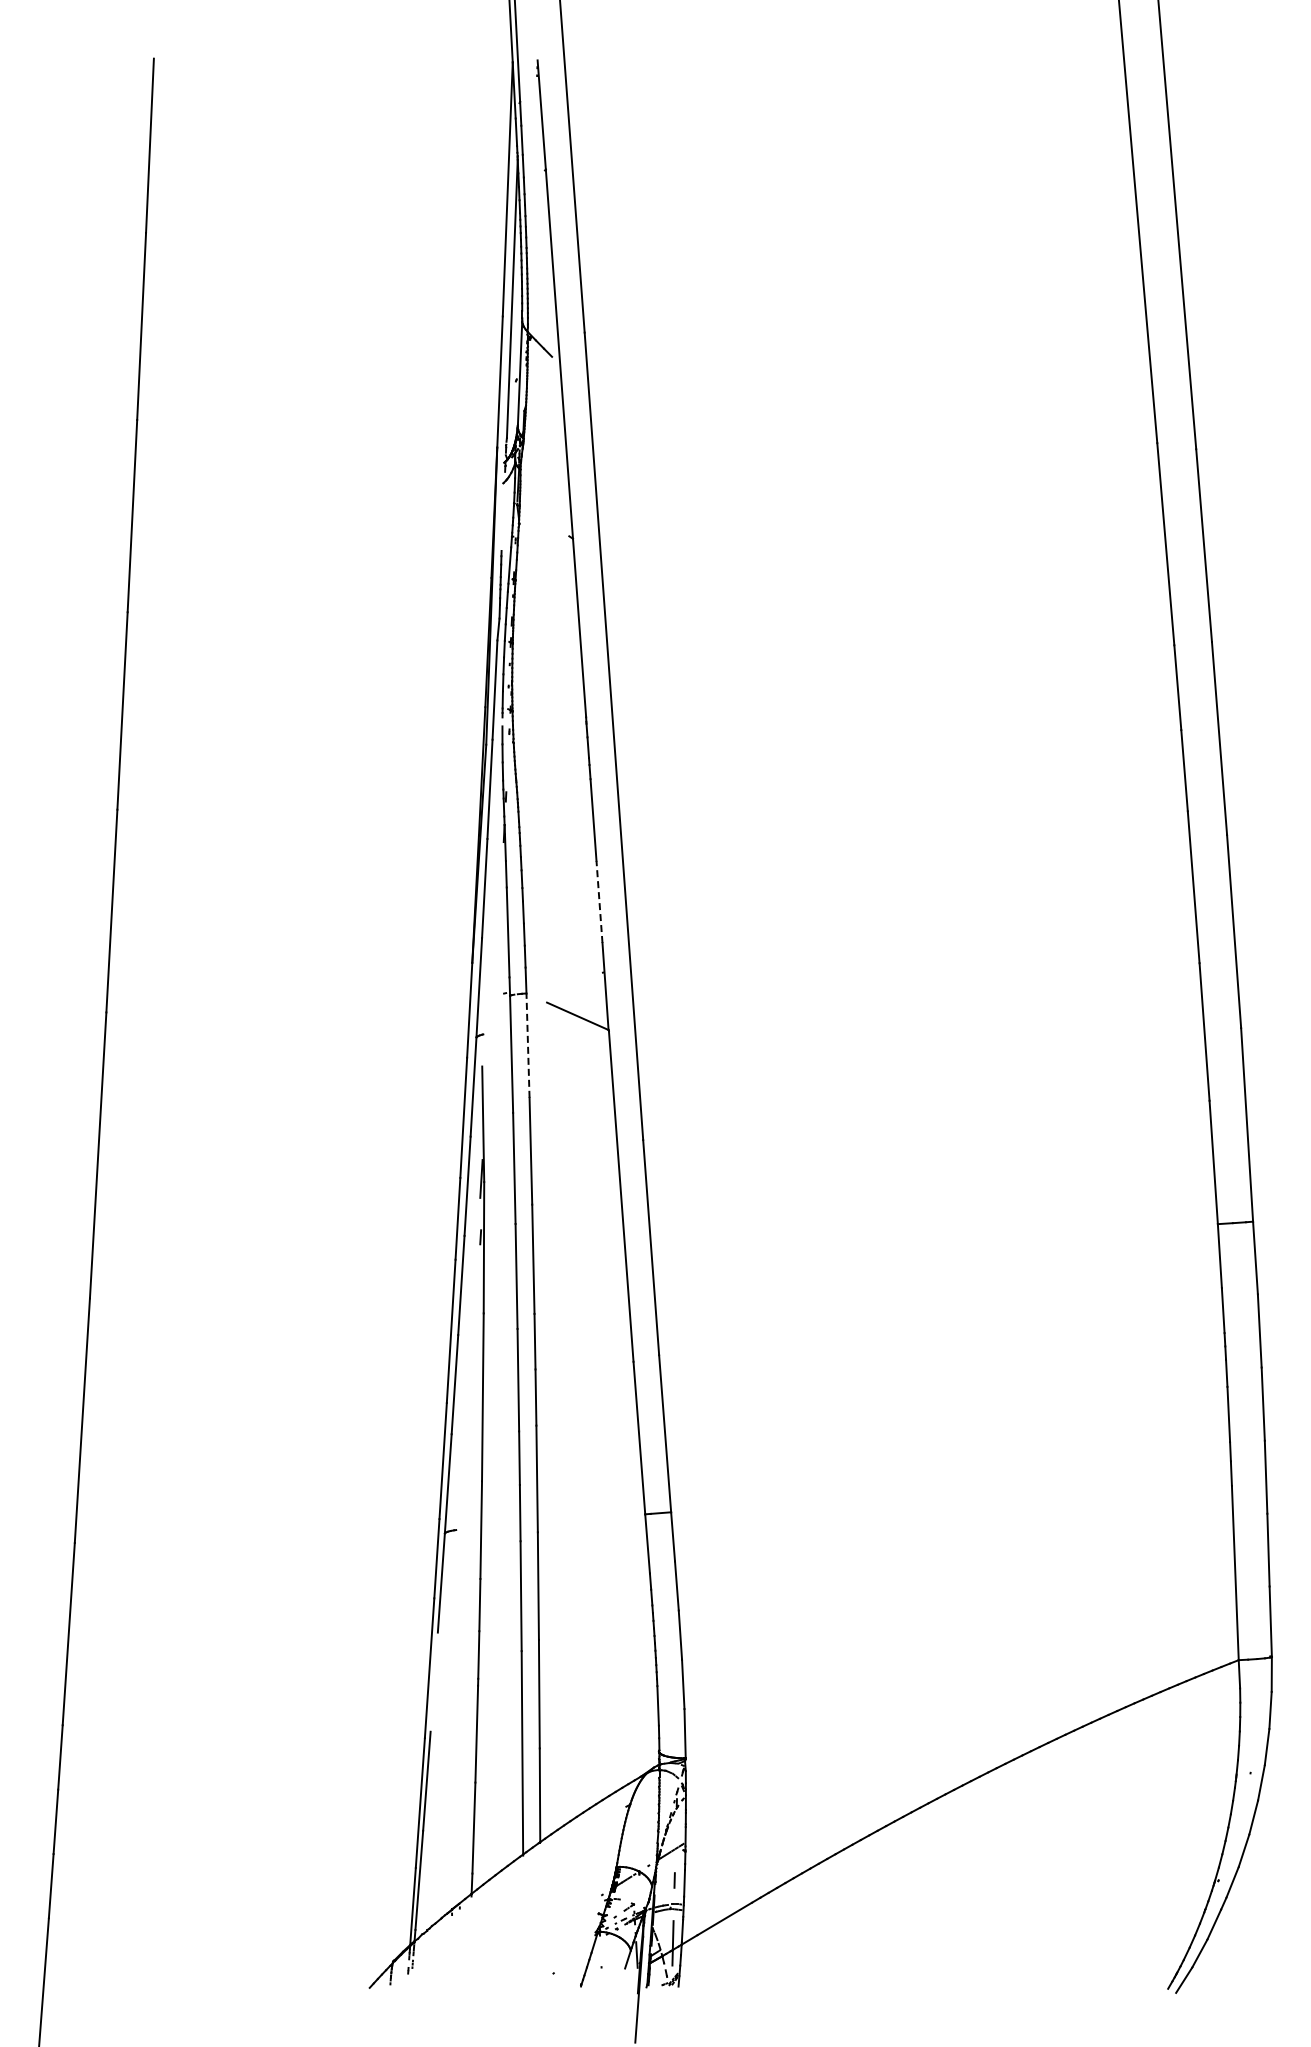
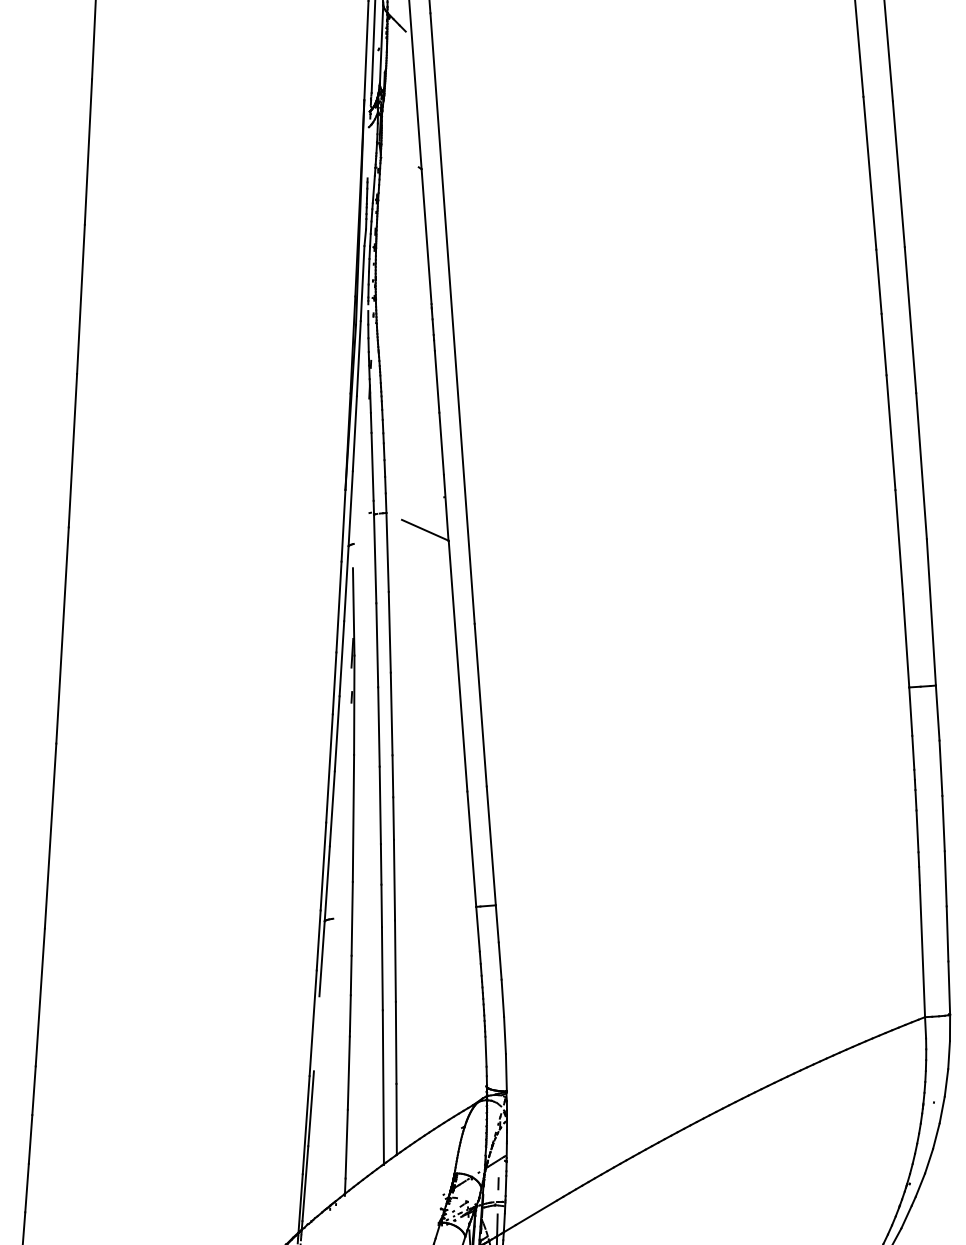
line: (599, 901) -> (441, 443), dashed -> solid
line: (528, 1045) -> (387, 552), dashed -> solid

